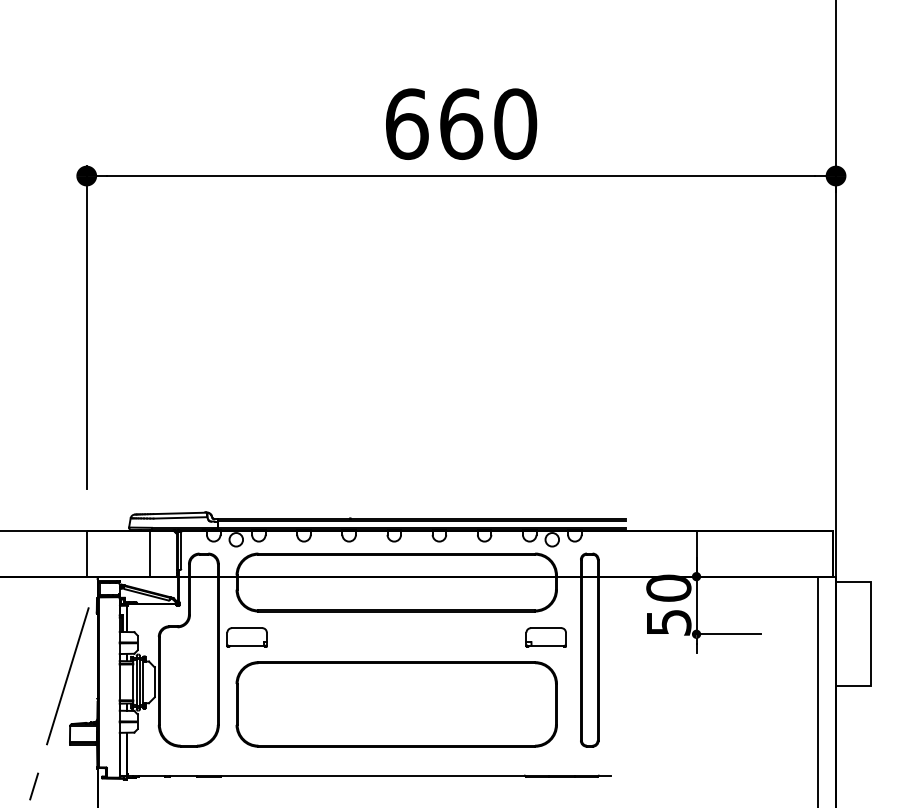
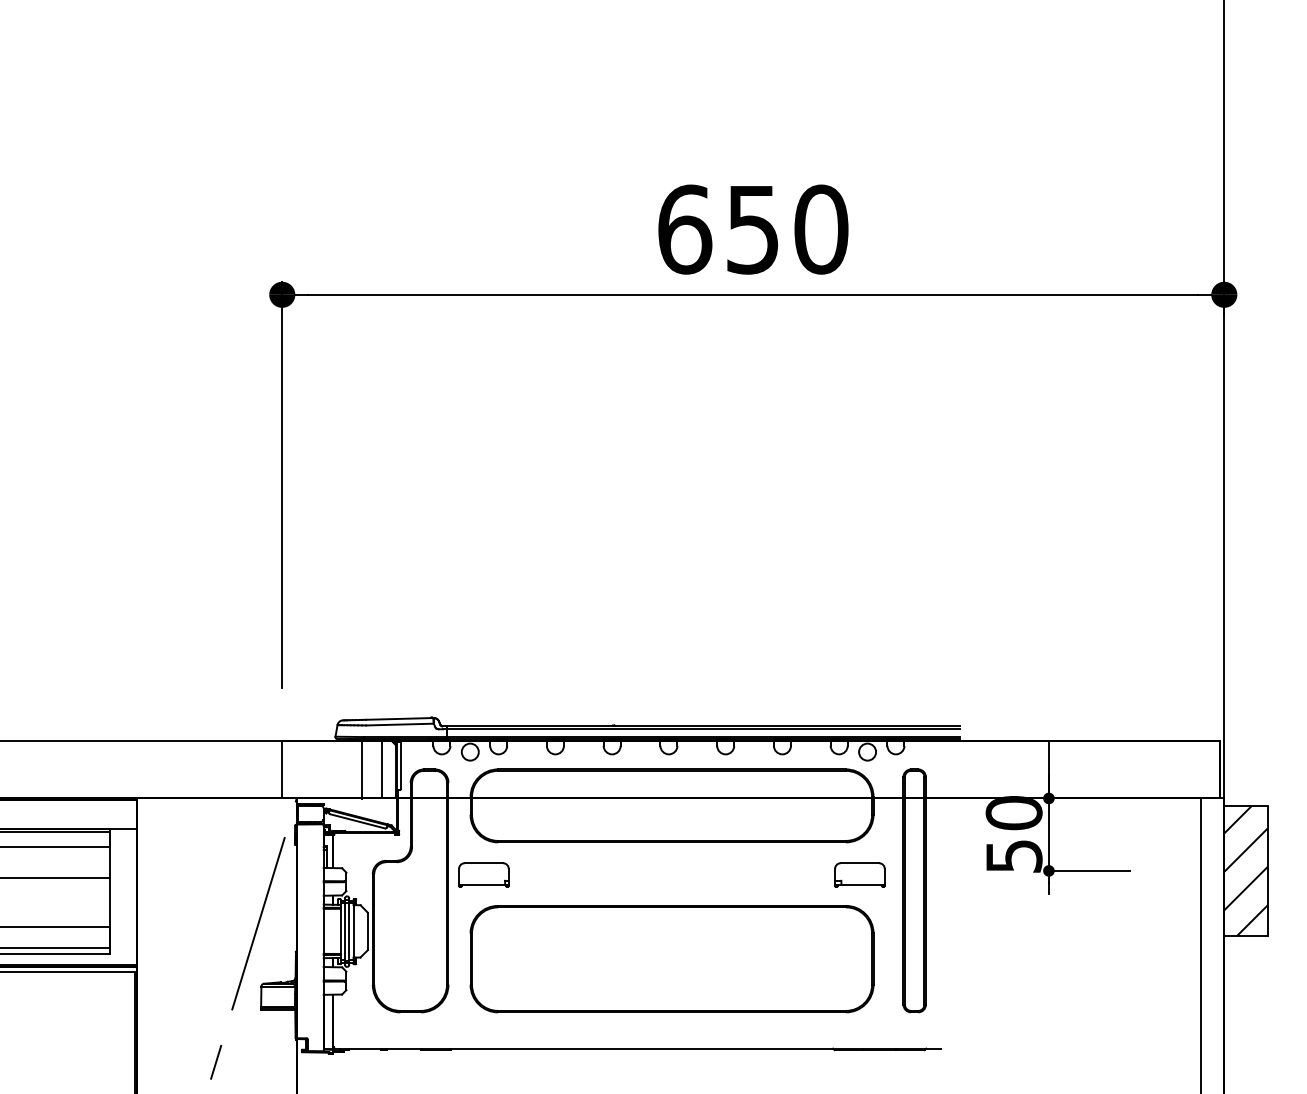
text: (461, 124) -> (753, 229), 660 -> 650
line: (166, 553) -> (382, 769), added
hatch: (852, 633) -> (1245, 870), added

